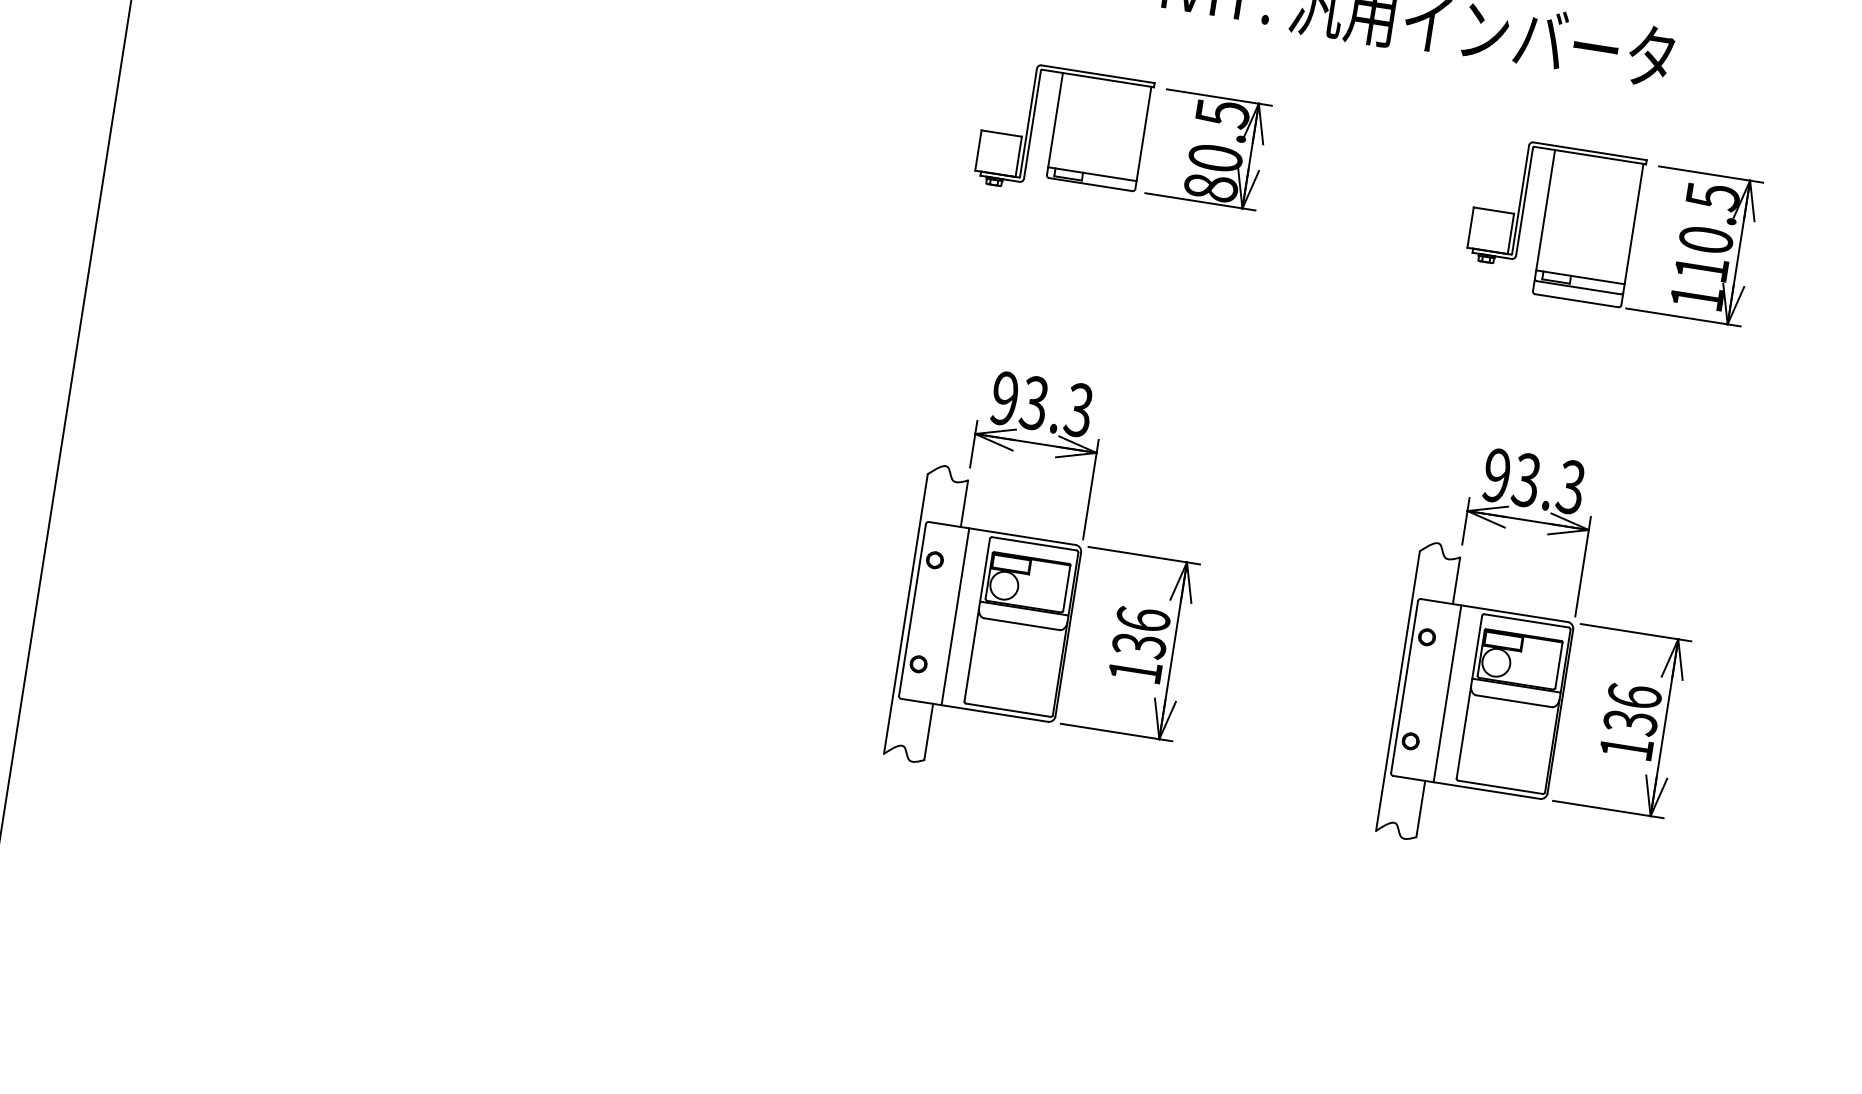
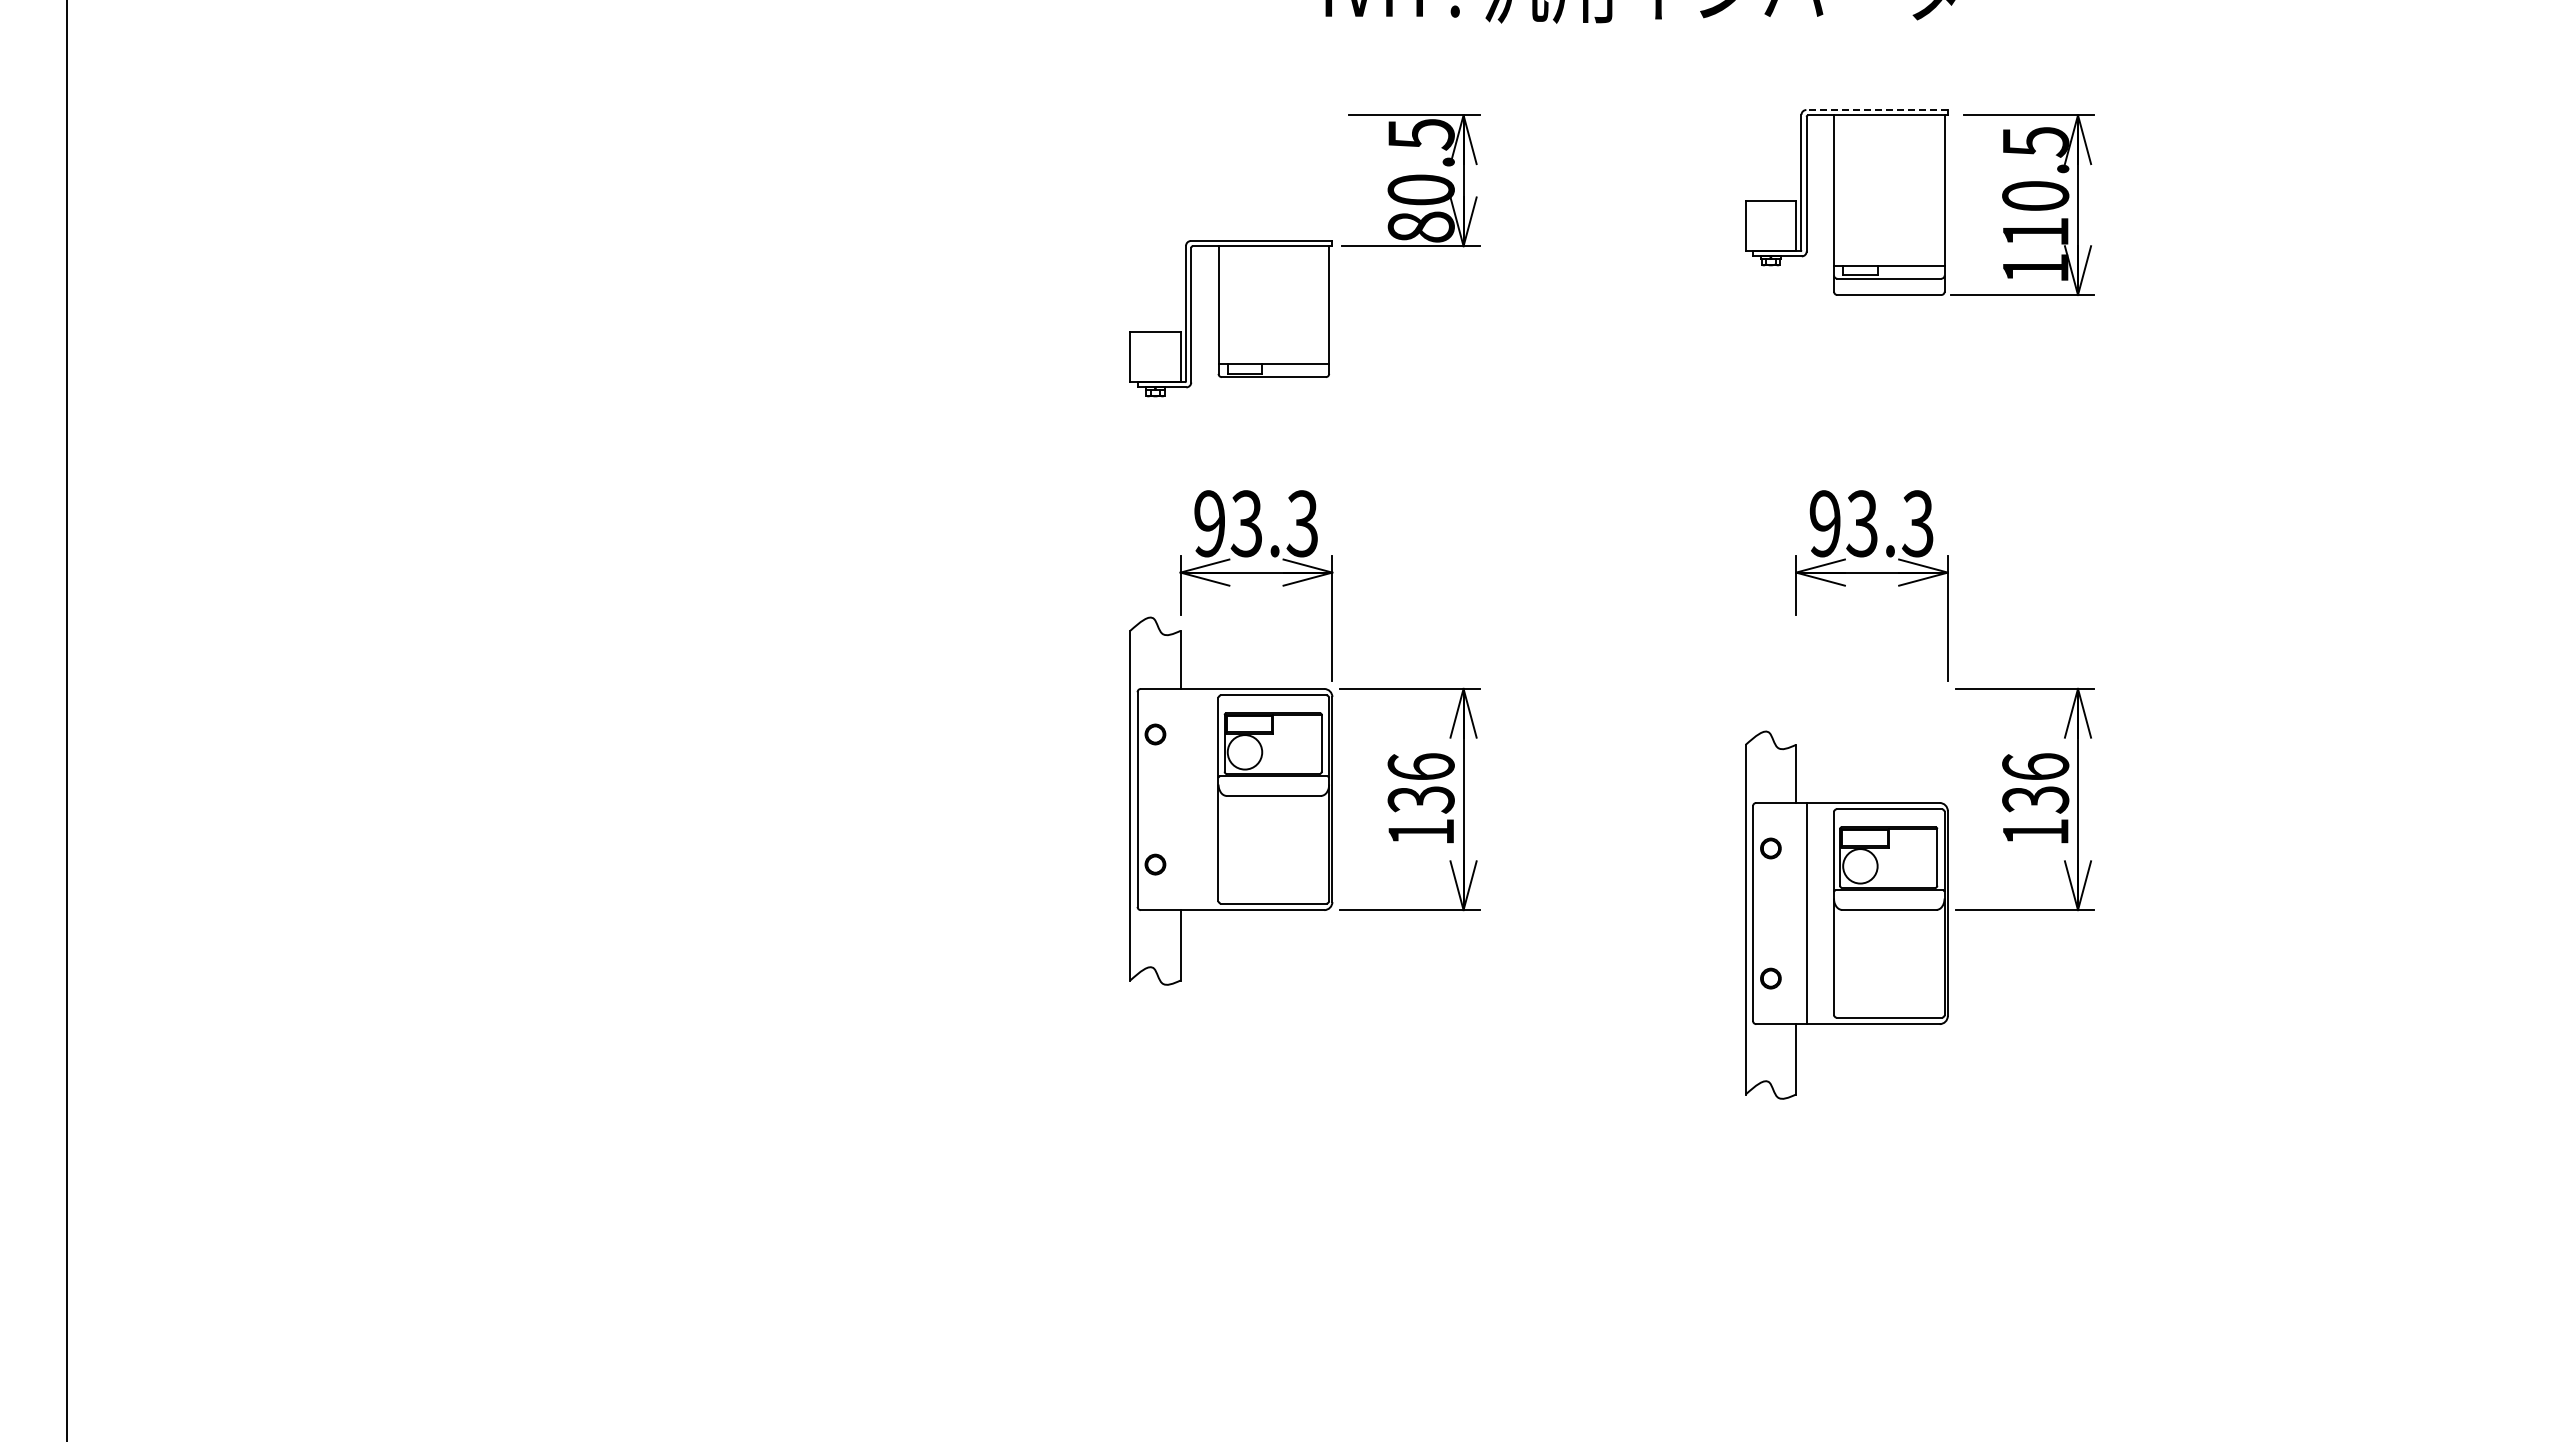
part: (1063, 132) -> (1230, 318), moved
line: (1590, 151) -> (1877, 110), solid -> dashed
line: (955, 616) -> (1191, 799), removed
part: (1479, 699) -> (1846, 914), moved

